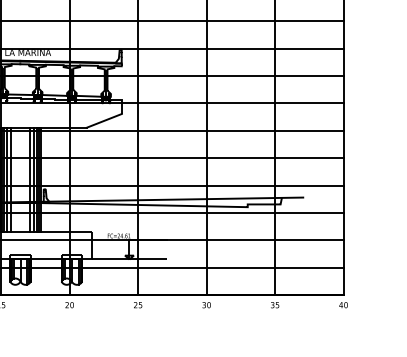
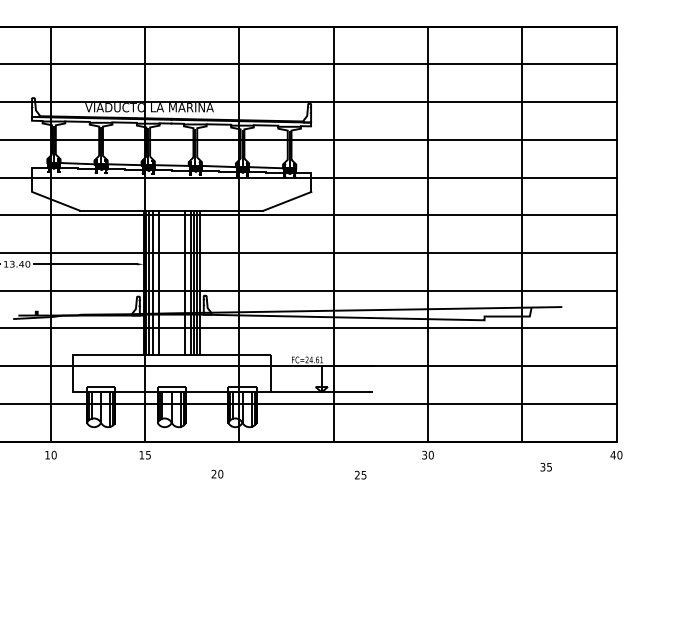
text: (69, 304) -> (217, 473), moved
text: (137, 304) -> (360, 474), moved
text: (274, 304) -> (545, 466), moved

